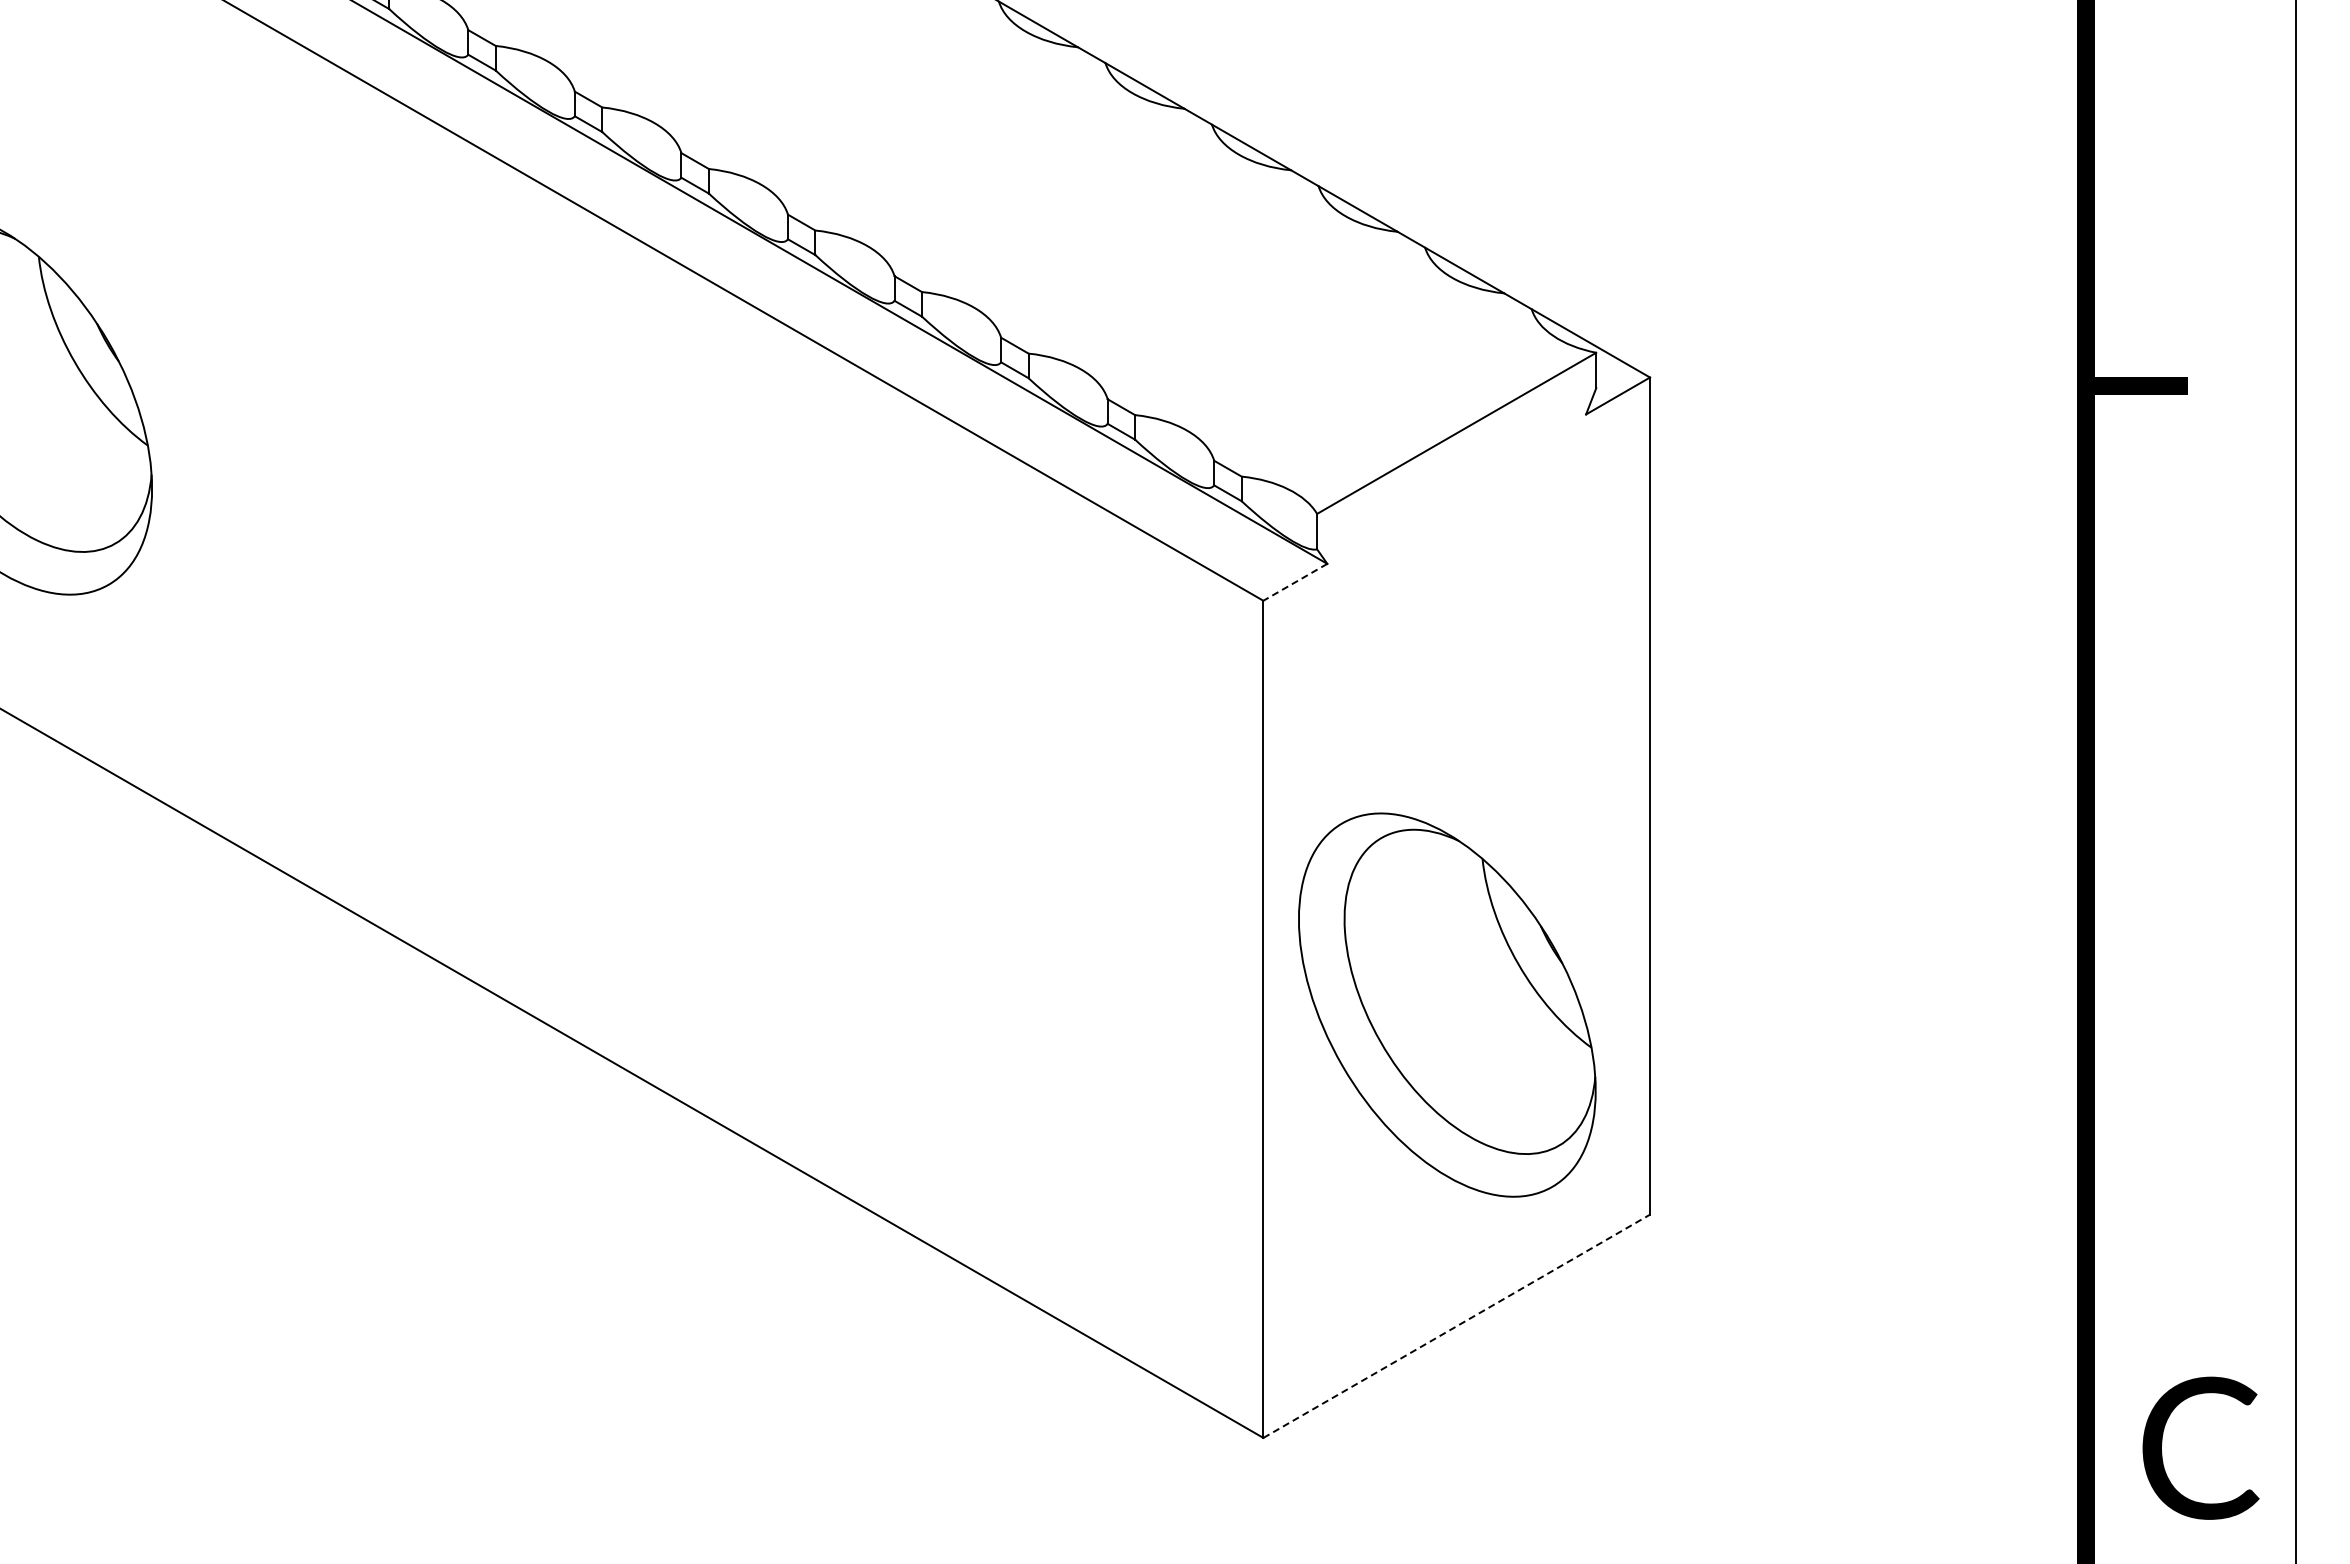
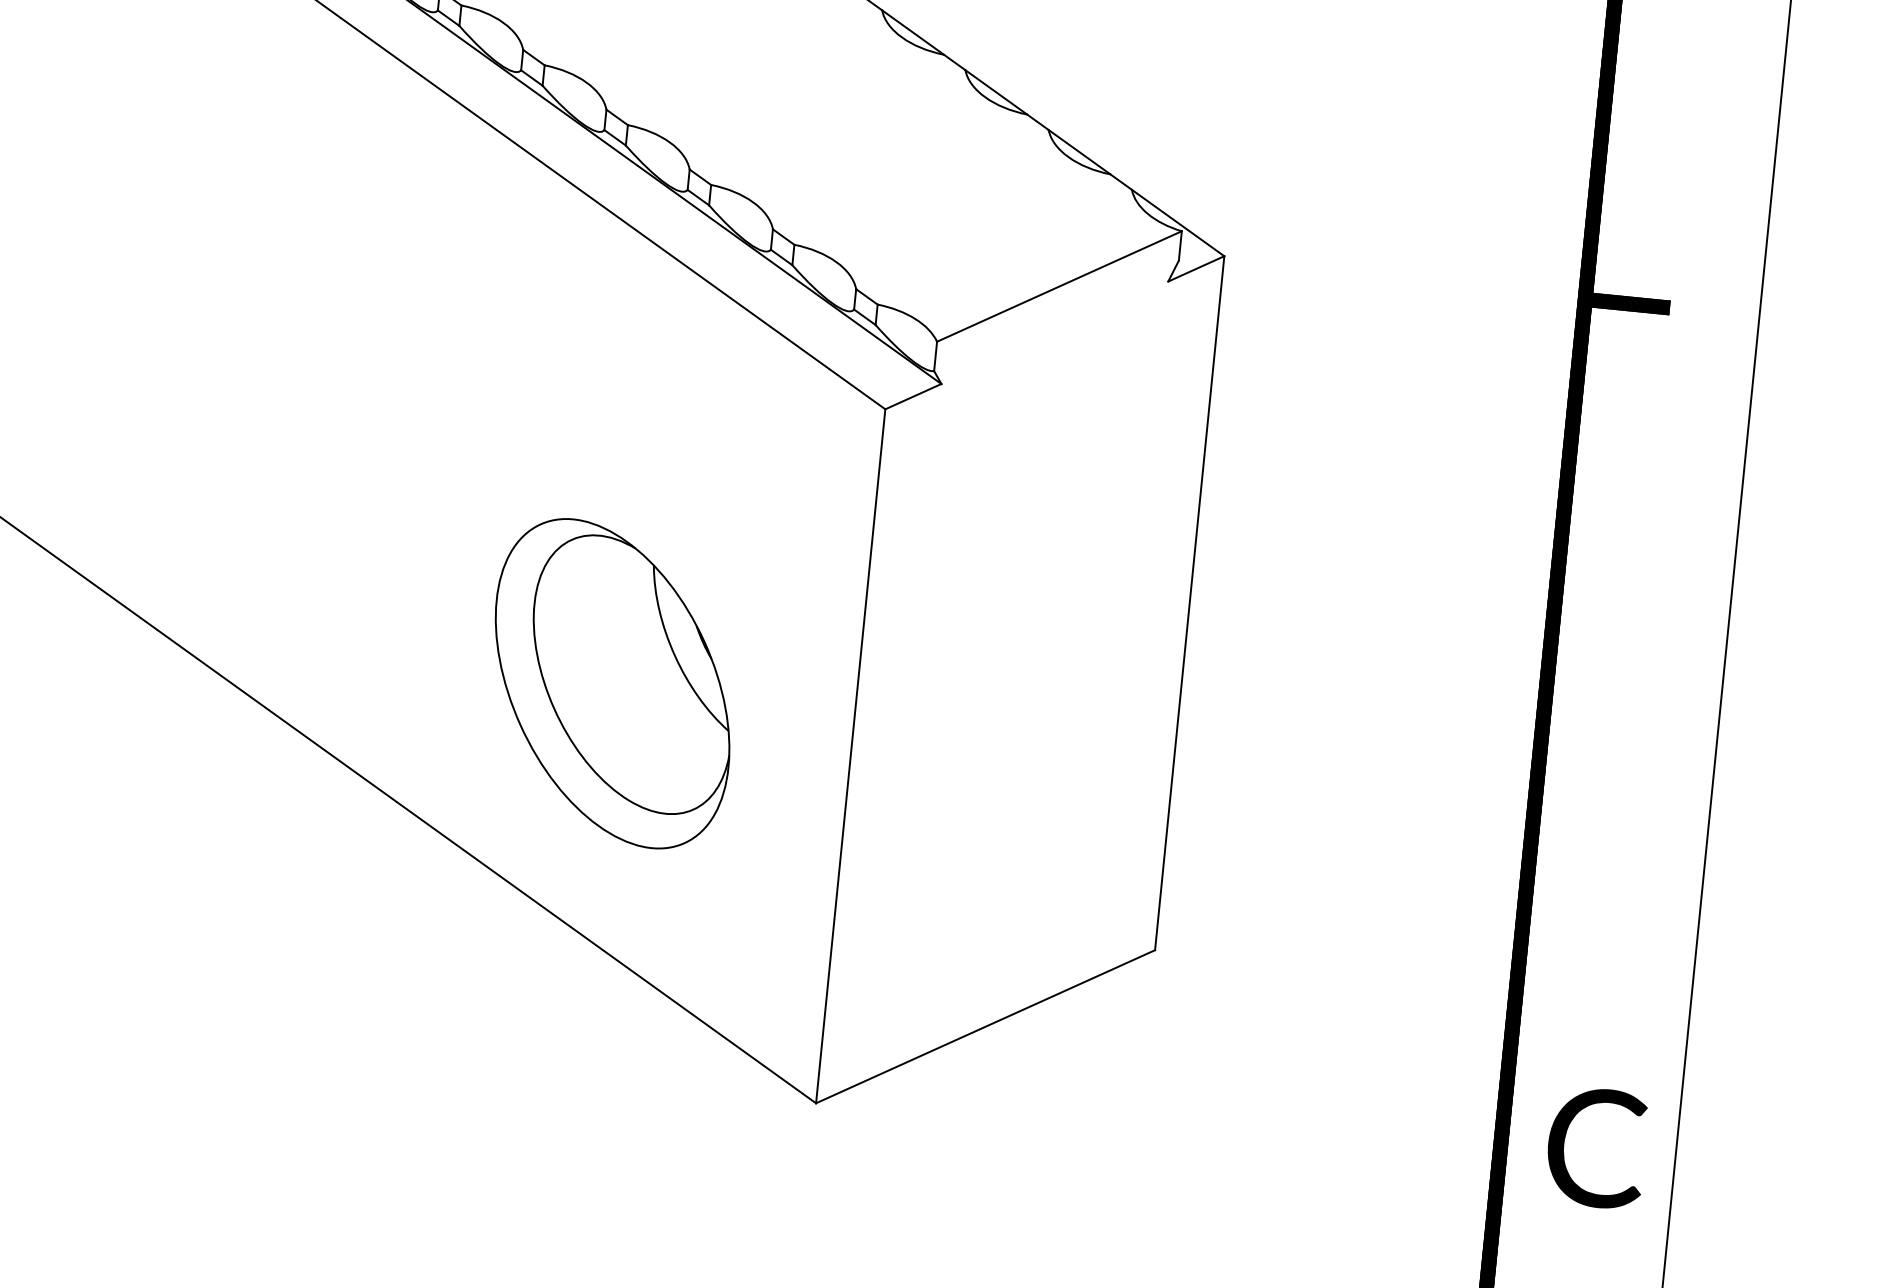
line: (1295, 582) -> (913, 396), dashed -> solid
part: (1447, 1004) -> (612, 683), moved
line: (1457, 1326) -> (986, 1026), dashed -> solid
text: (2200, 1447) -> (1596, 1147), moved

